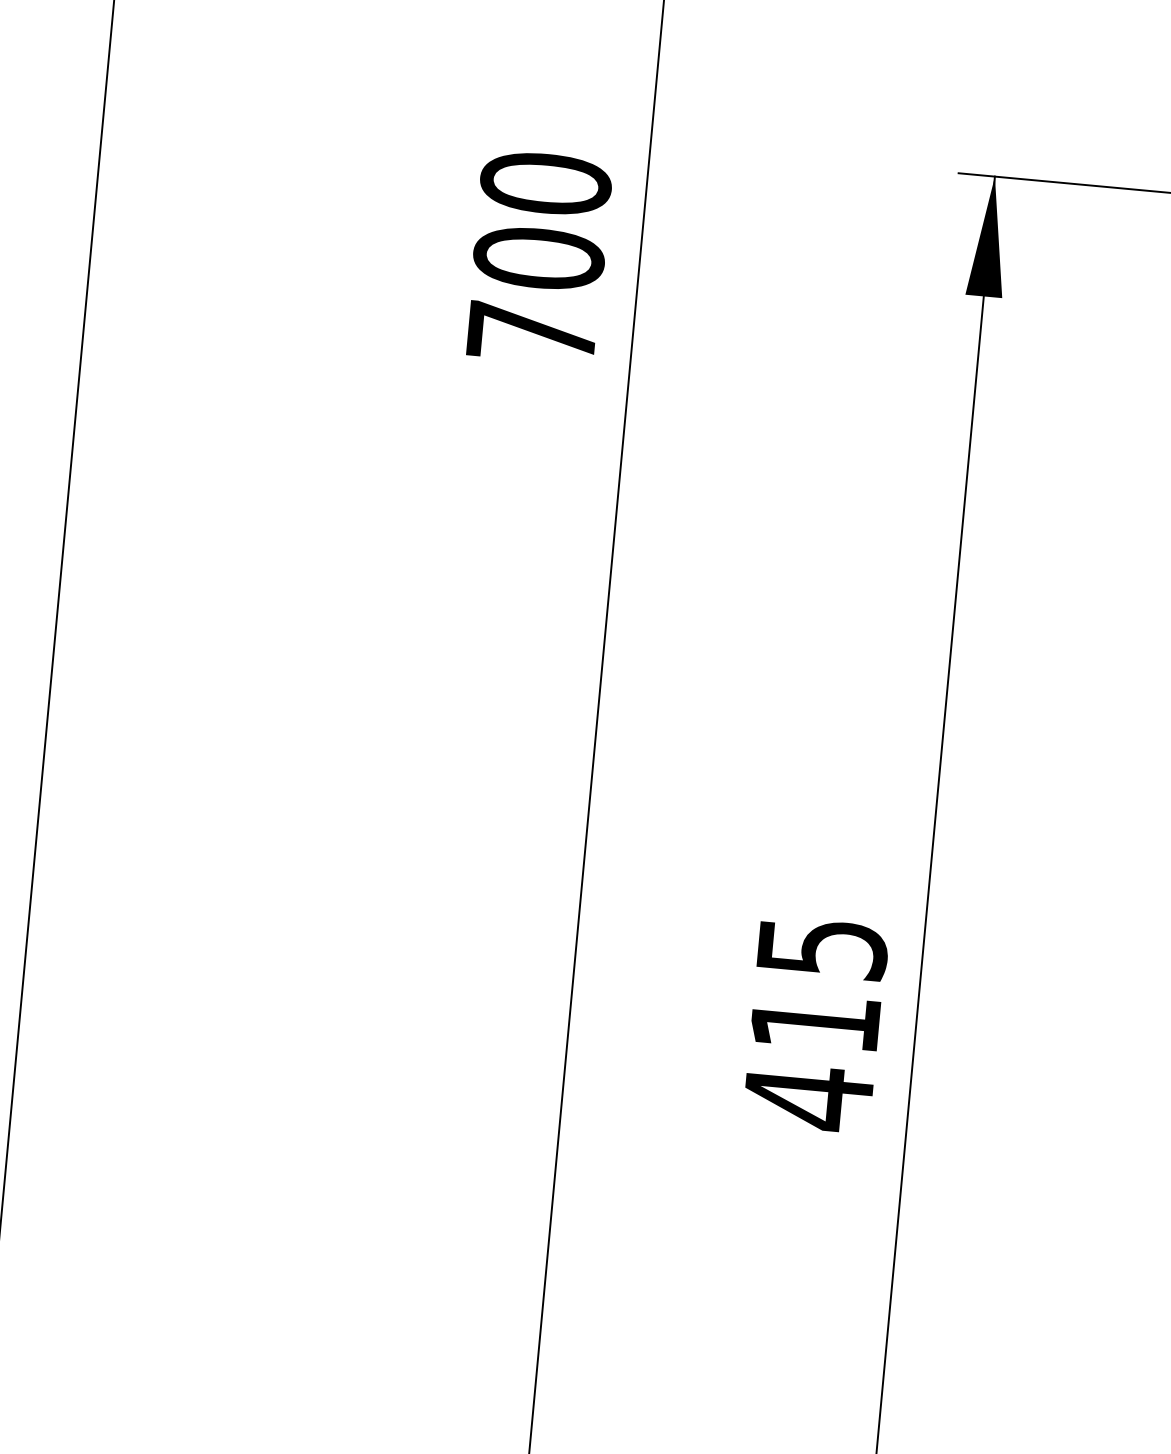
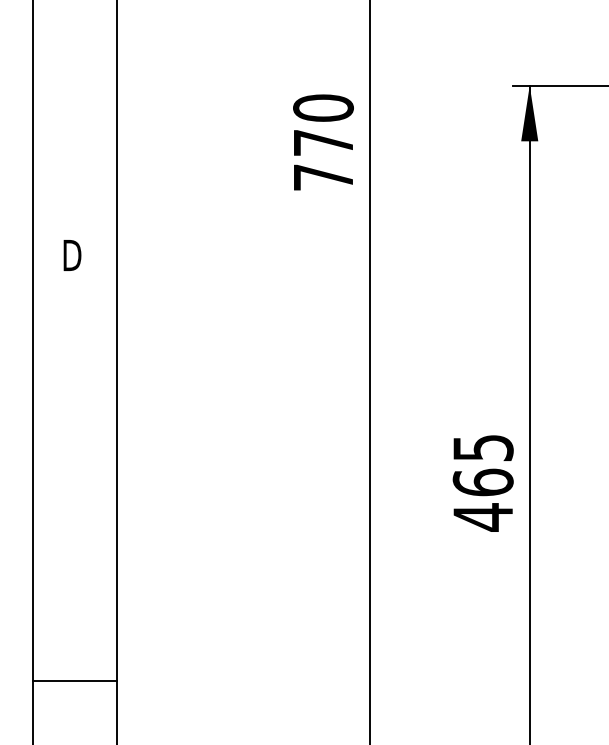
text: (539, 257) -> (323, 142), 700 -> 770
text: (813, 1022) -> (482, 482), 415 -> 465

